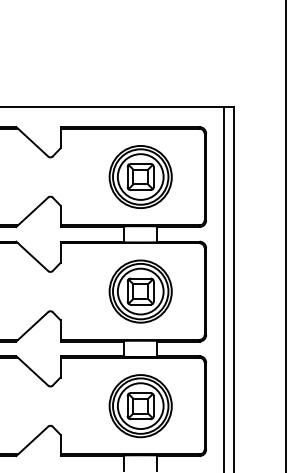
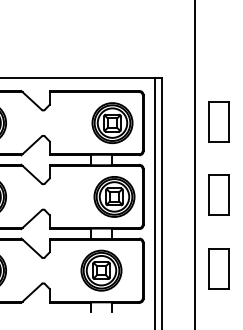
part: (140, 177) -> (112, 123), moved
part: (140, 290) -> (114, 196), moved

